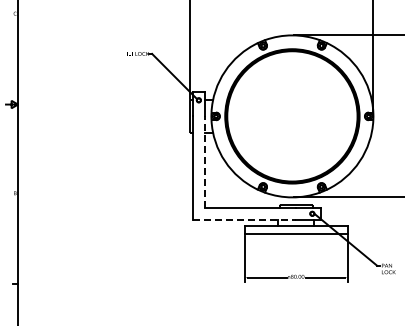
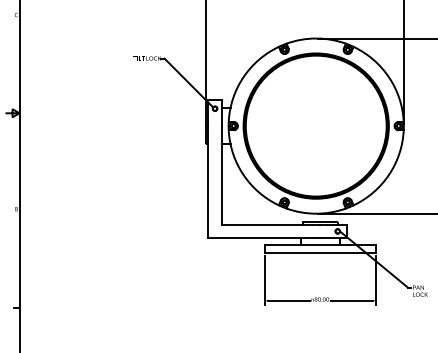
line: (204, 162) -> (221, 175), dashed -> solid
line: (244, 219) -> (264, 237), dashed -> solid

